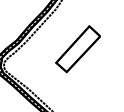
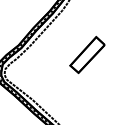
part: (77, 49) -> (86, 55), size x0.7

